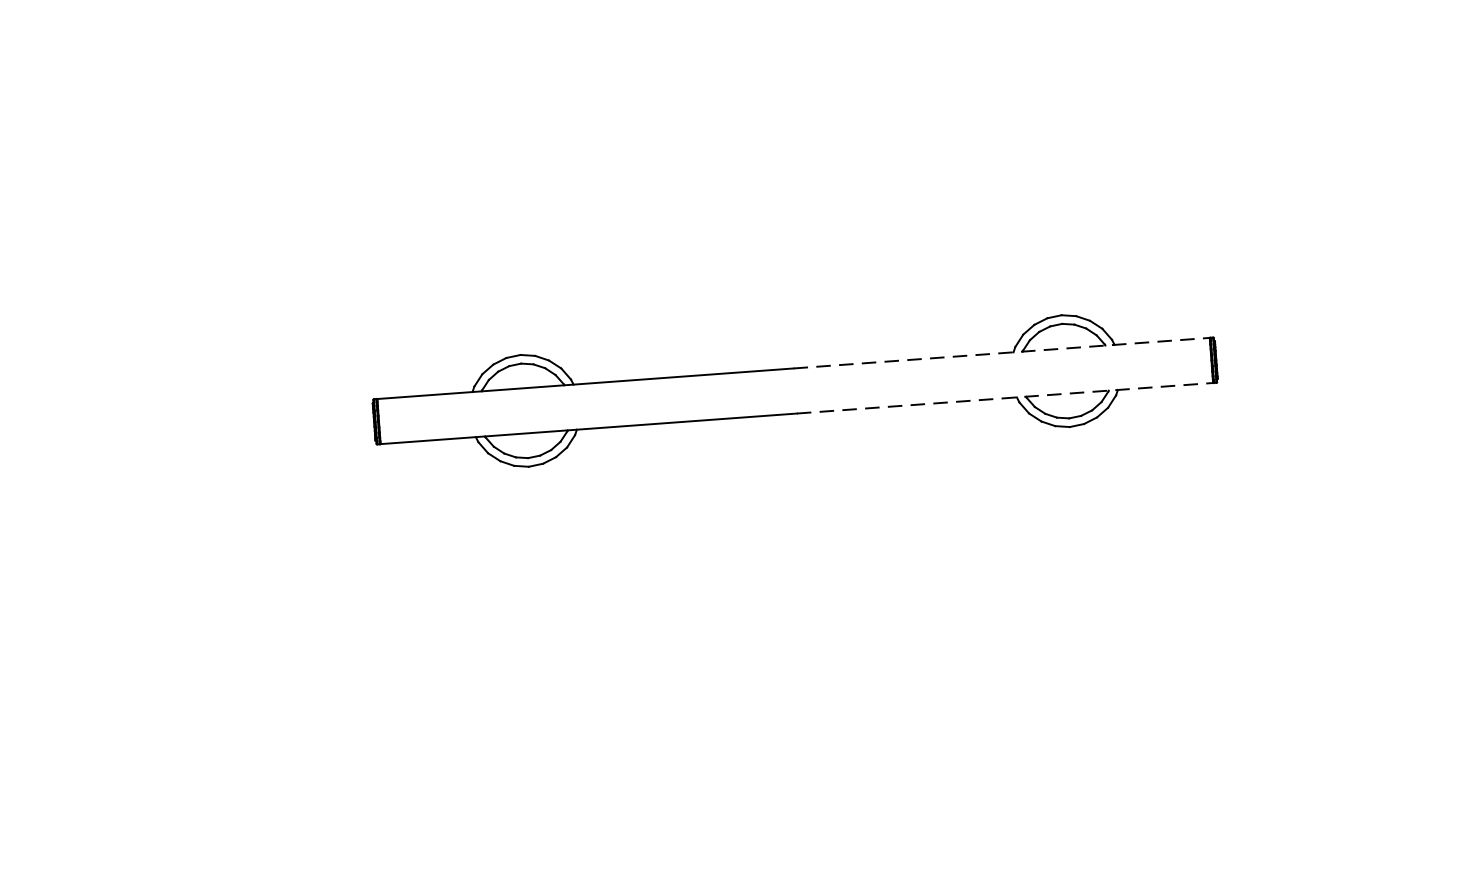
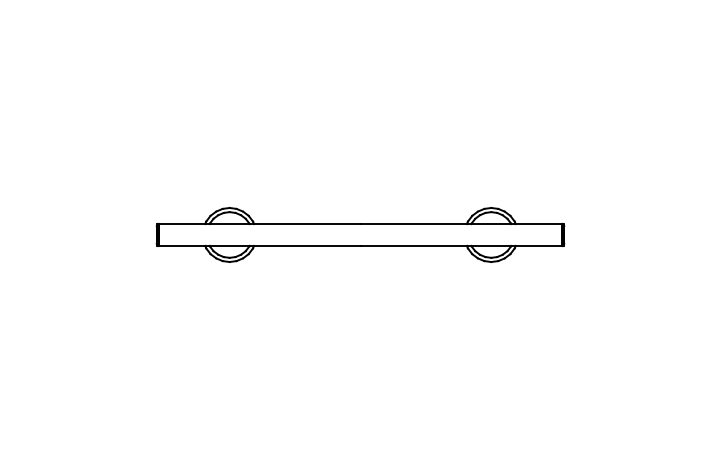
line: (1002, 353) -> (461, 224), dashed -> solid
line: (1005, 397) -> (461, 245), dashed -> solid

